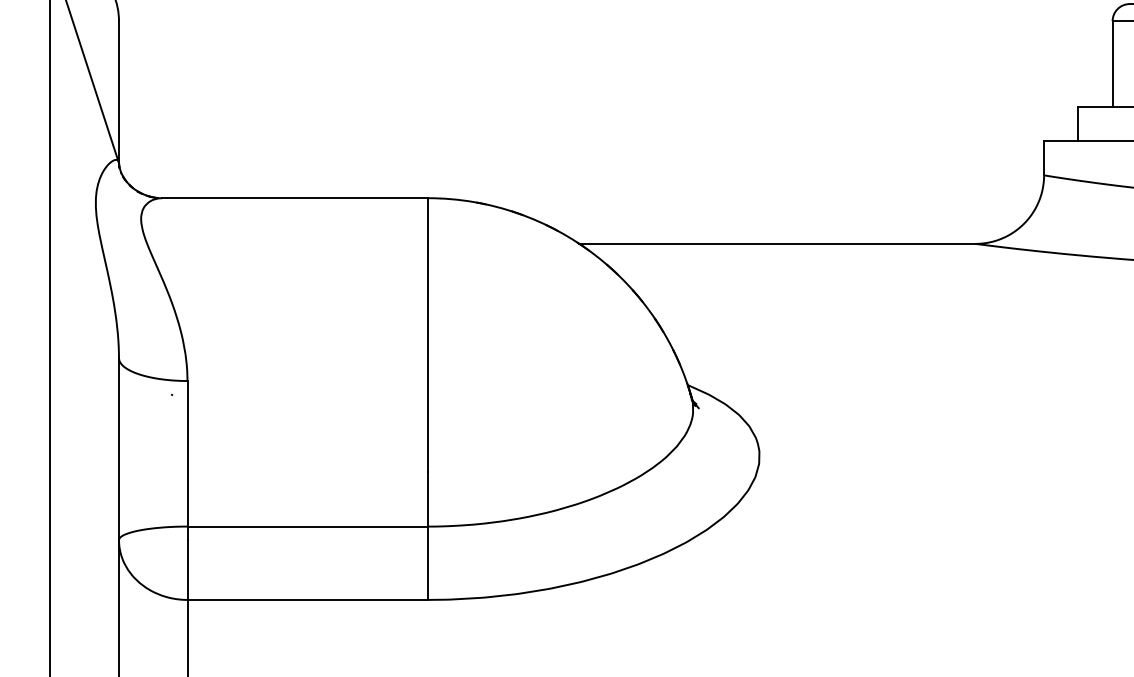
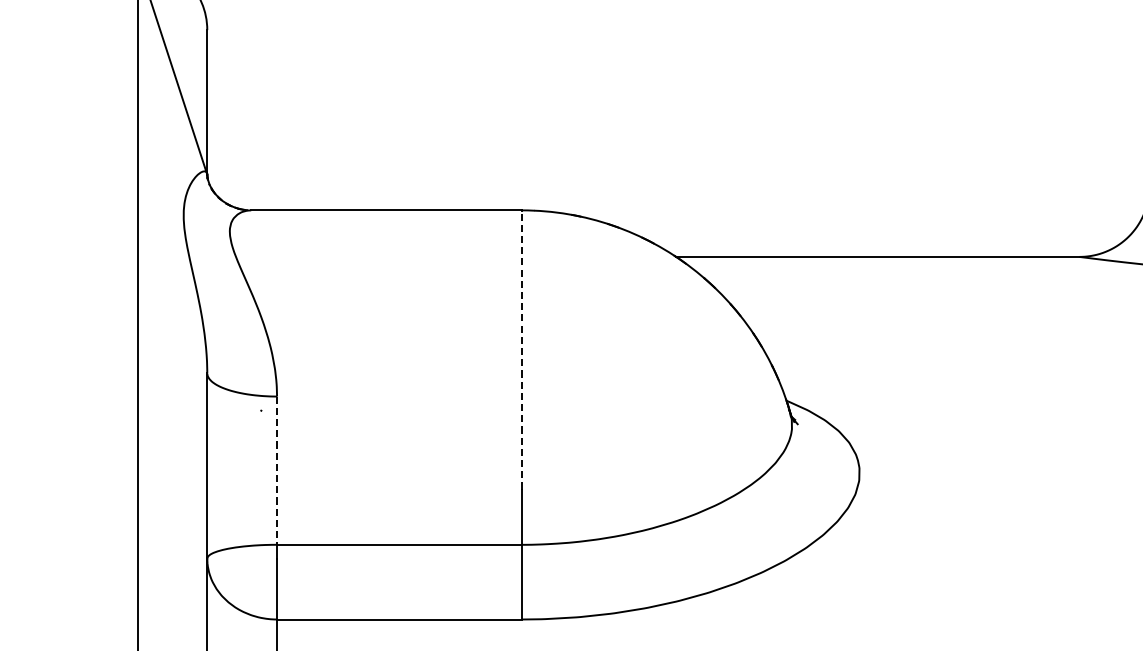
line: (427, 335) -> (521, 350), solid -> dashed
line: (187, 453) -> (277, 470), solid -> dashed

